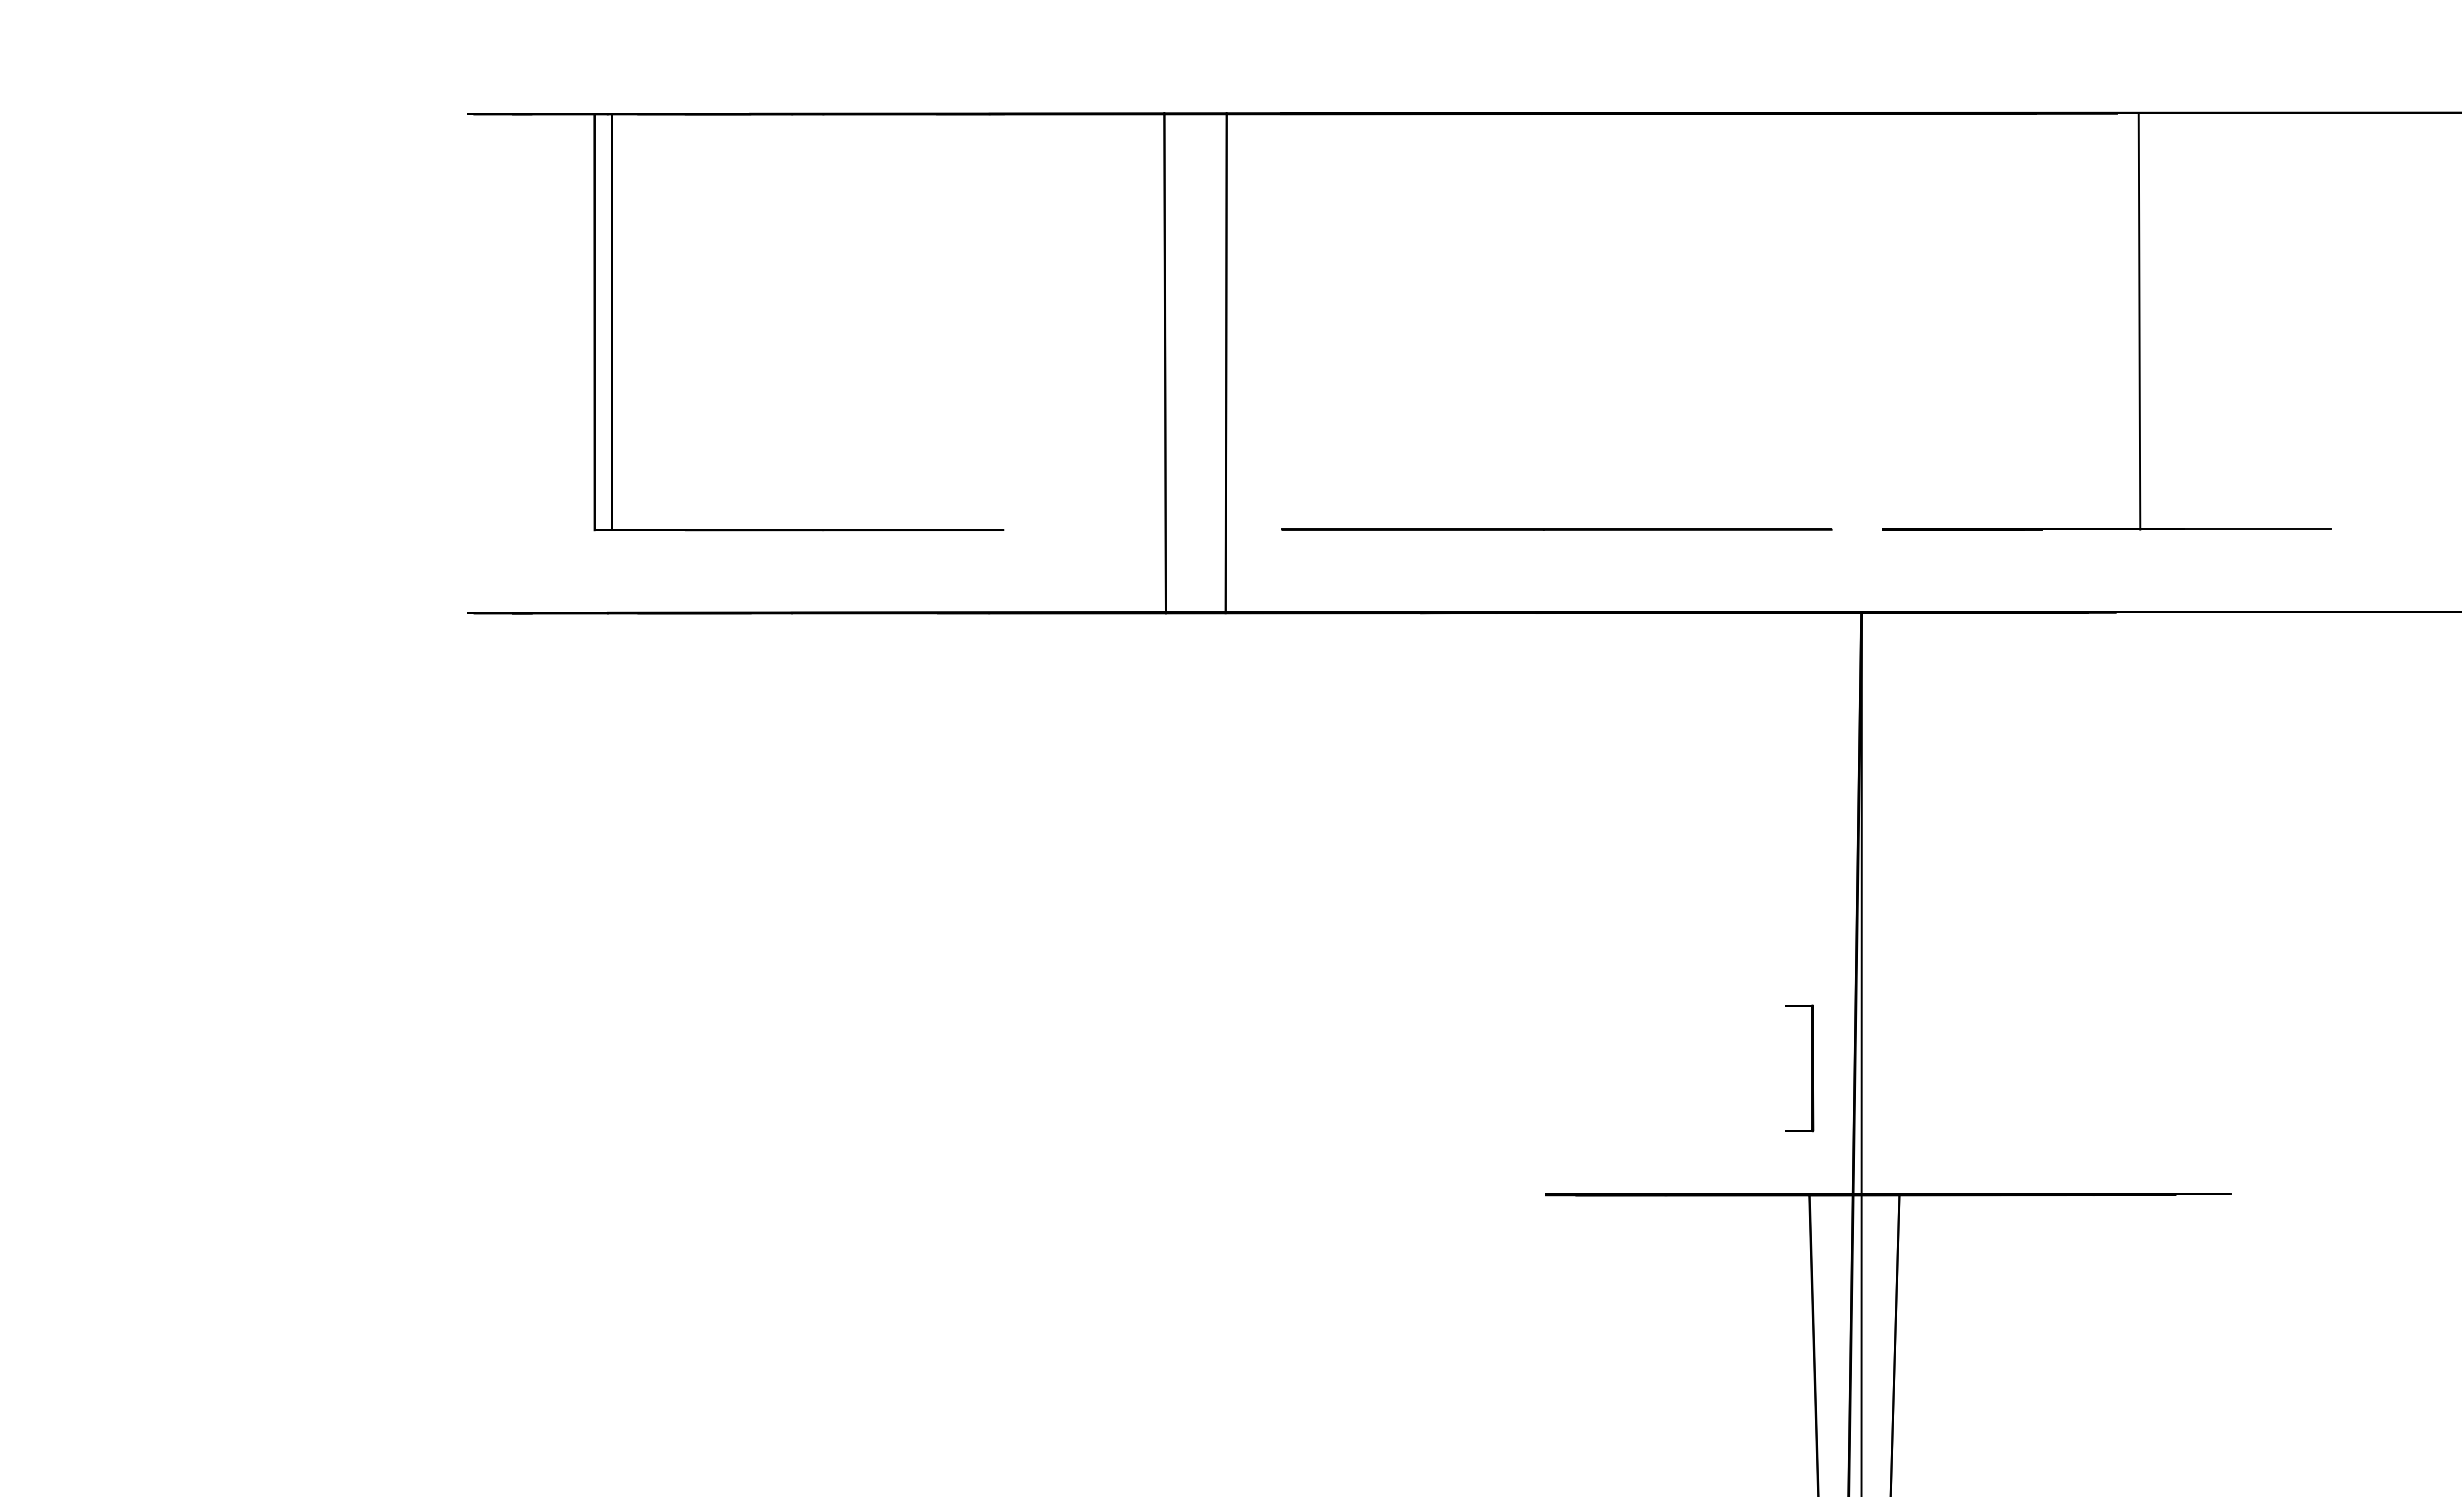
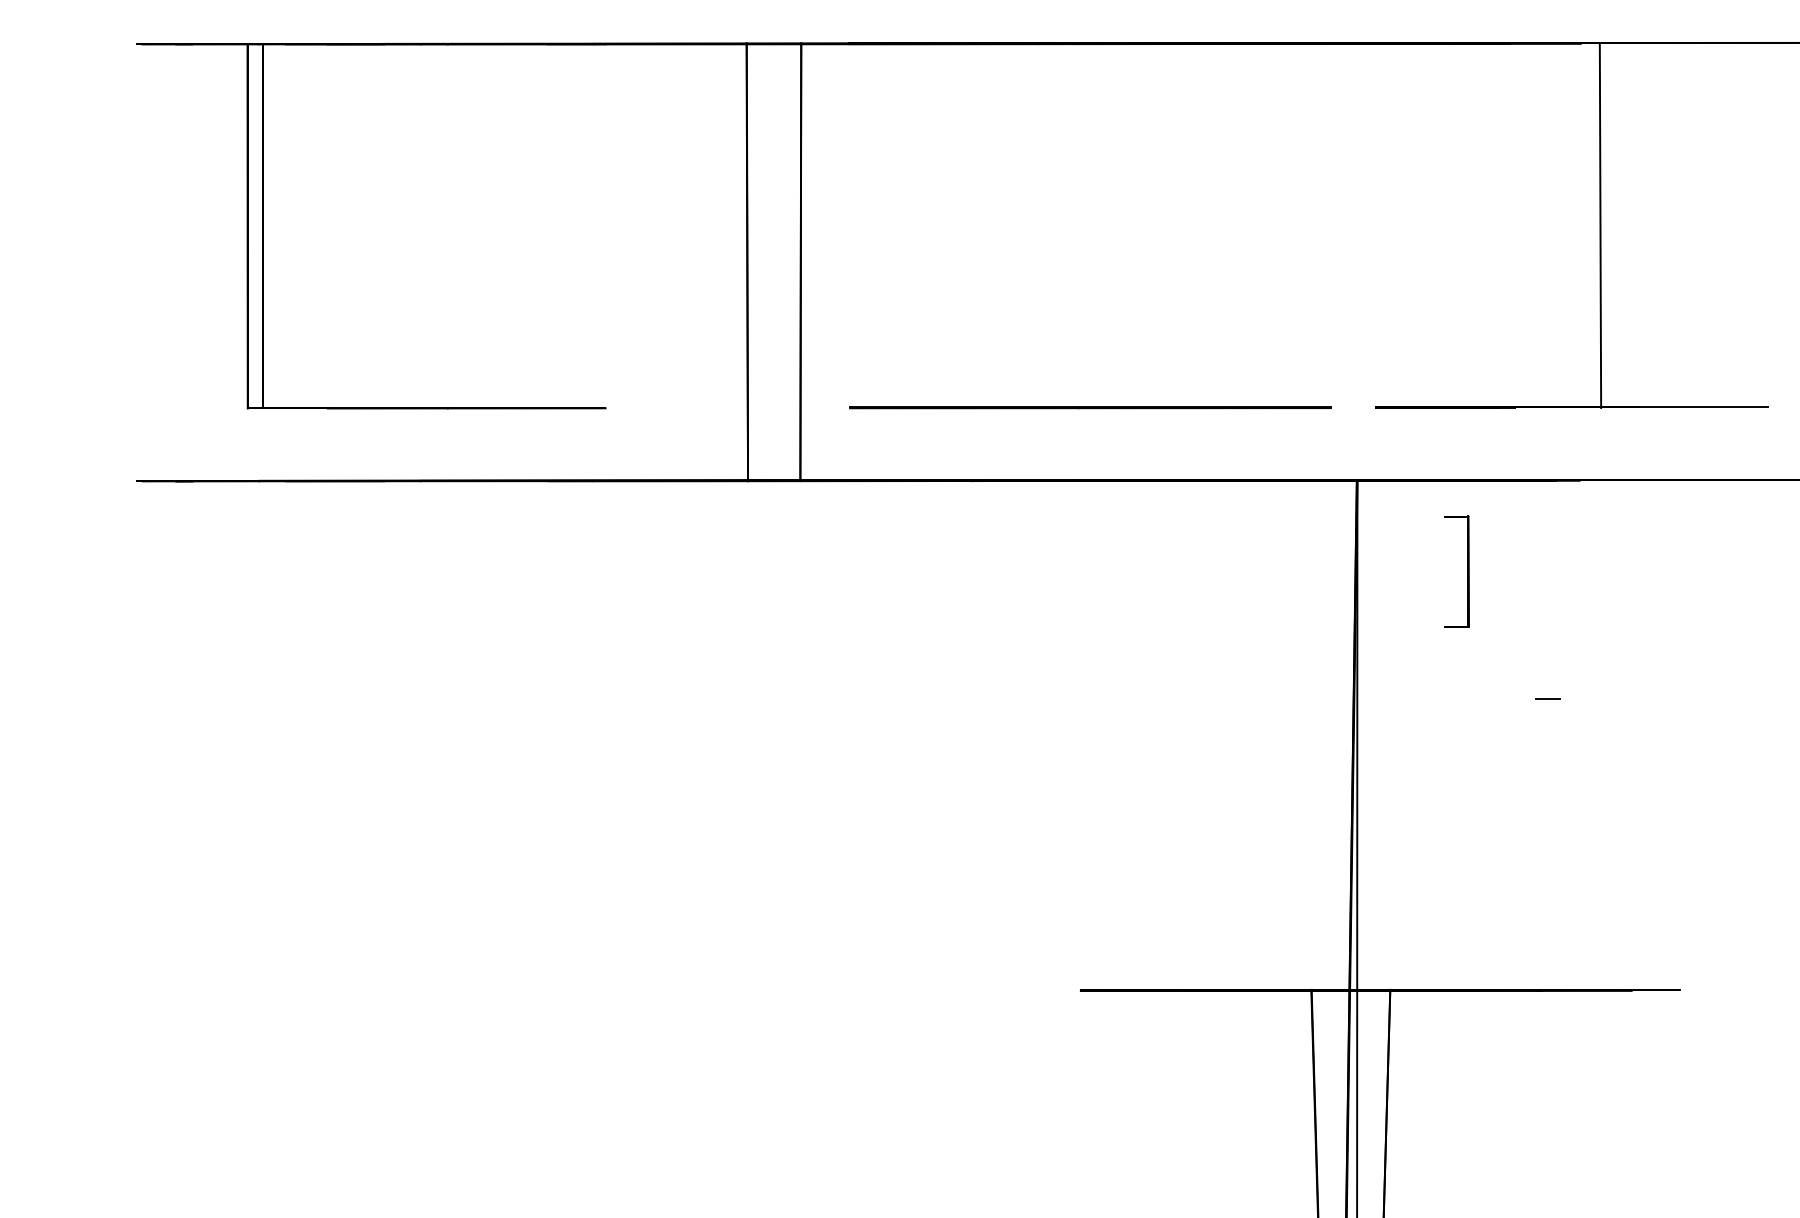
line: (2079, 861) -> (1547, 698), added
part: (1811, 1068) -> (1467, 571), moved

